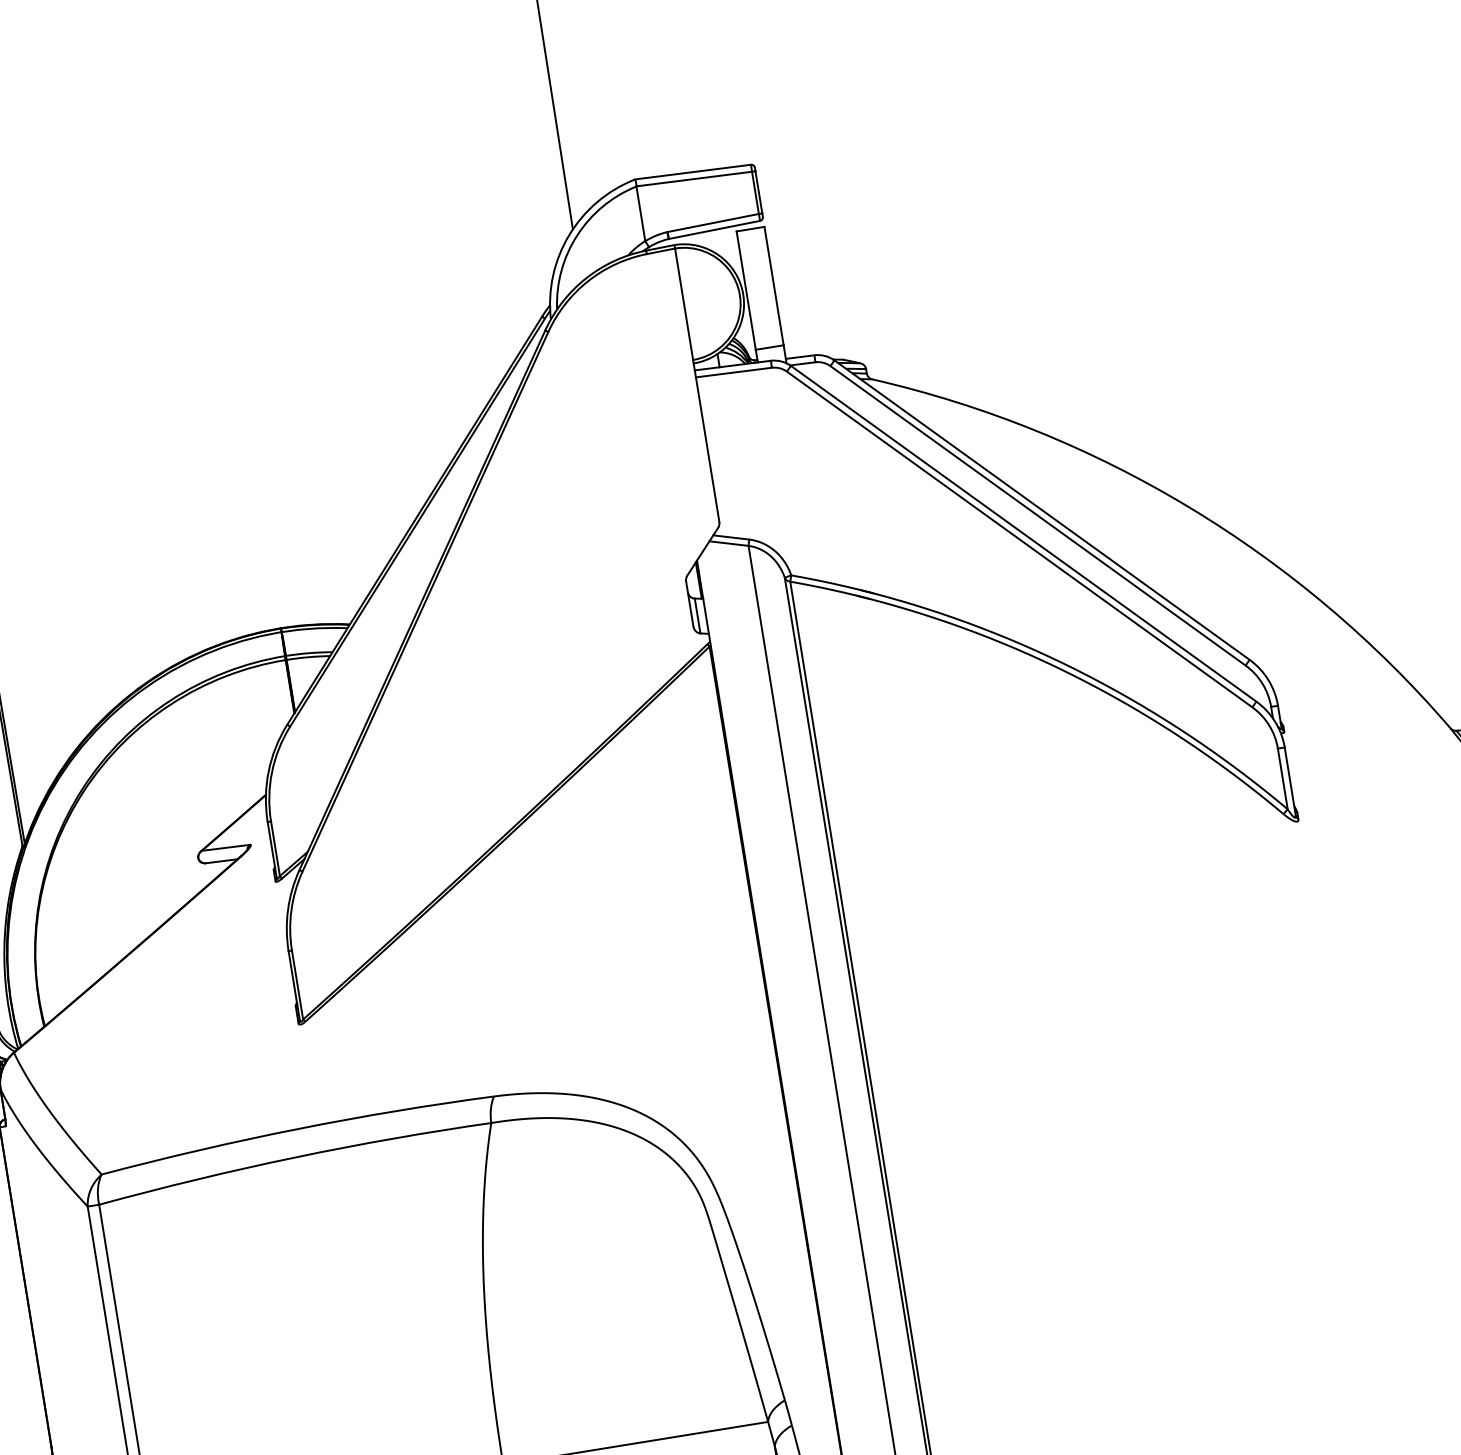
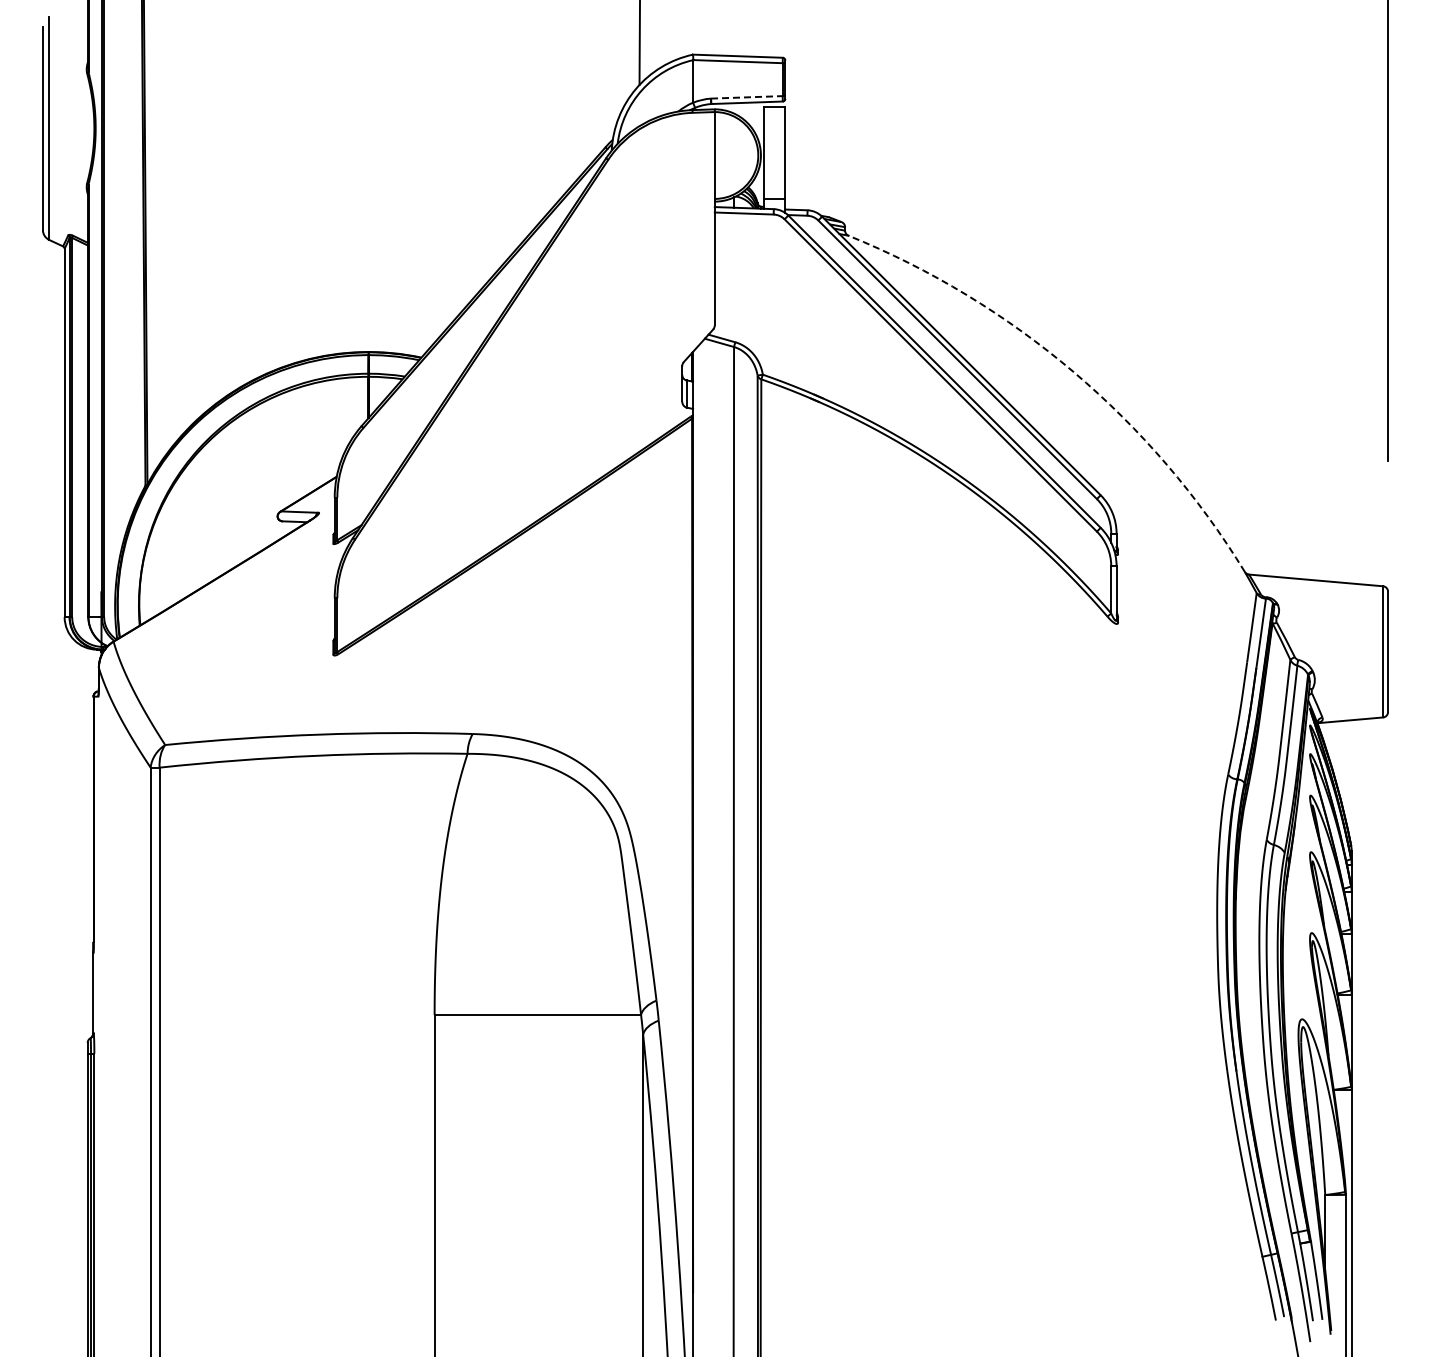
line: (712, 223) -> (746, 97), solid -> dashed
arc: (1189, 508) -> (1073, 372), solid -> dashed

